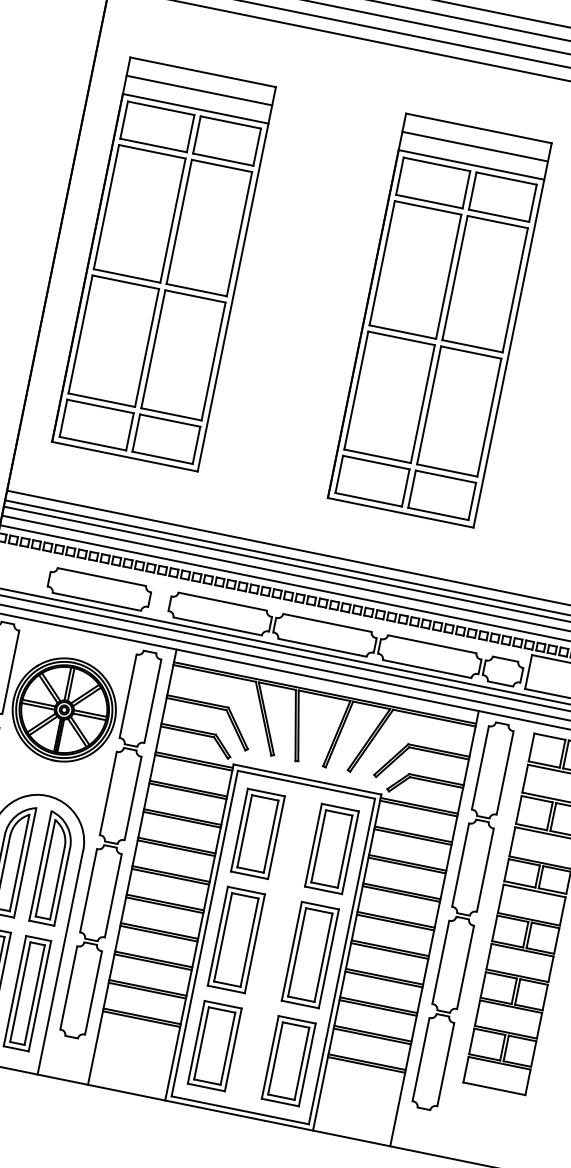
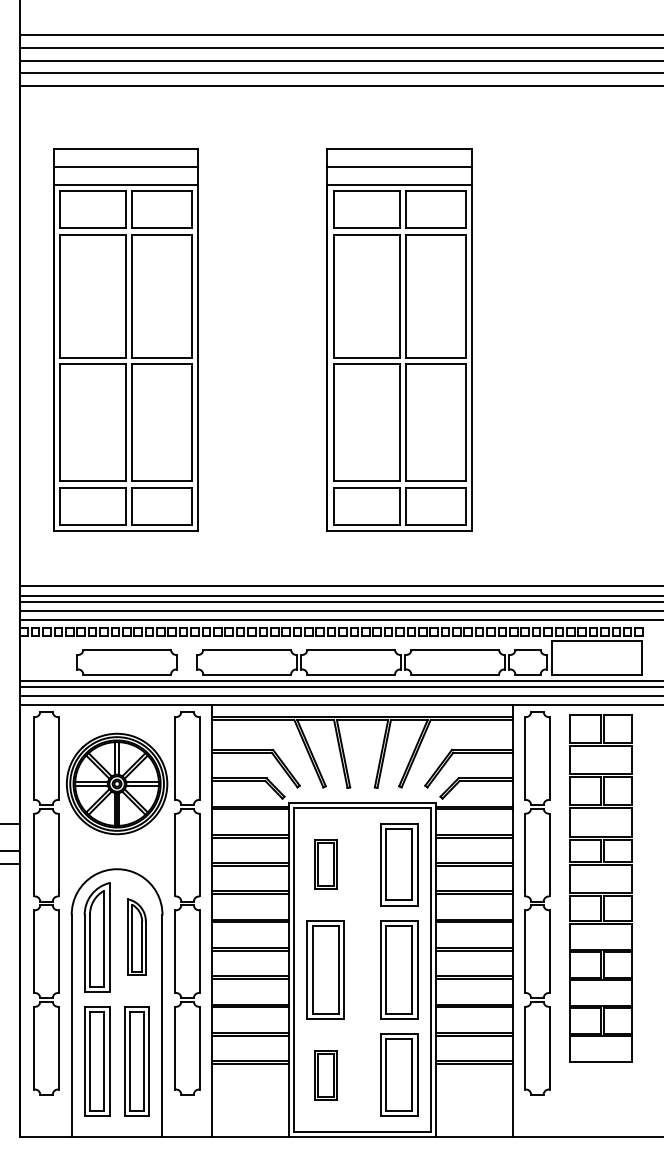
part: (257, 833) -> (325, 864), size x0.6
part: (53, 868) -> (137, 937), size x0.7
part: (214, 1045) -> (325, 1074), size x0.6

